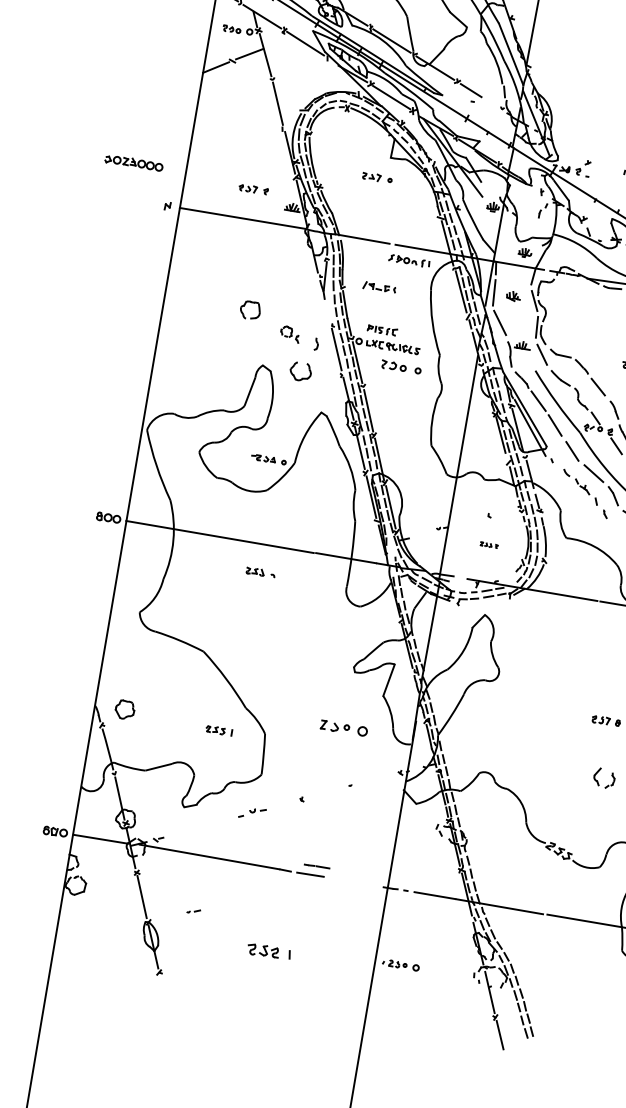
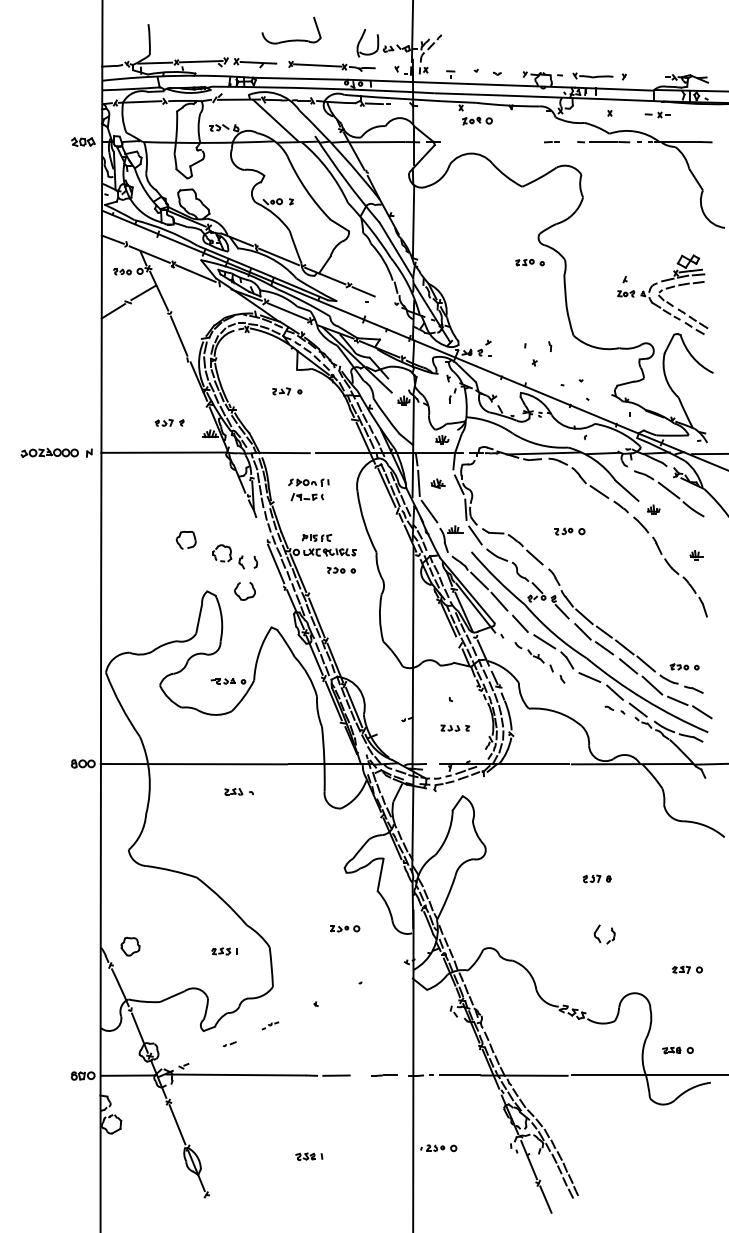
part: (133, 162) -> (49, 452), moved
part: (409, 260) -> (308, 482), moved
part: (290, 333) -> (228, 556), size x1.67
part: (401, 366) -> (341, 569), size x0.71
part: (489, 544) -> (455, 727), size x1.67
part: (344, 728) -> (345, 928), size x0.62
part: (252, 813) -> (270, 1025), size x0.62
line: (317, 866) -> (384, 1075), moved
part: (193, 911) -> (229, 1044), moved
part: (269, 951) -> (309, 1156), size x0.62

